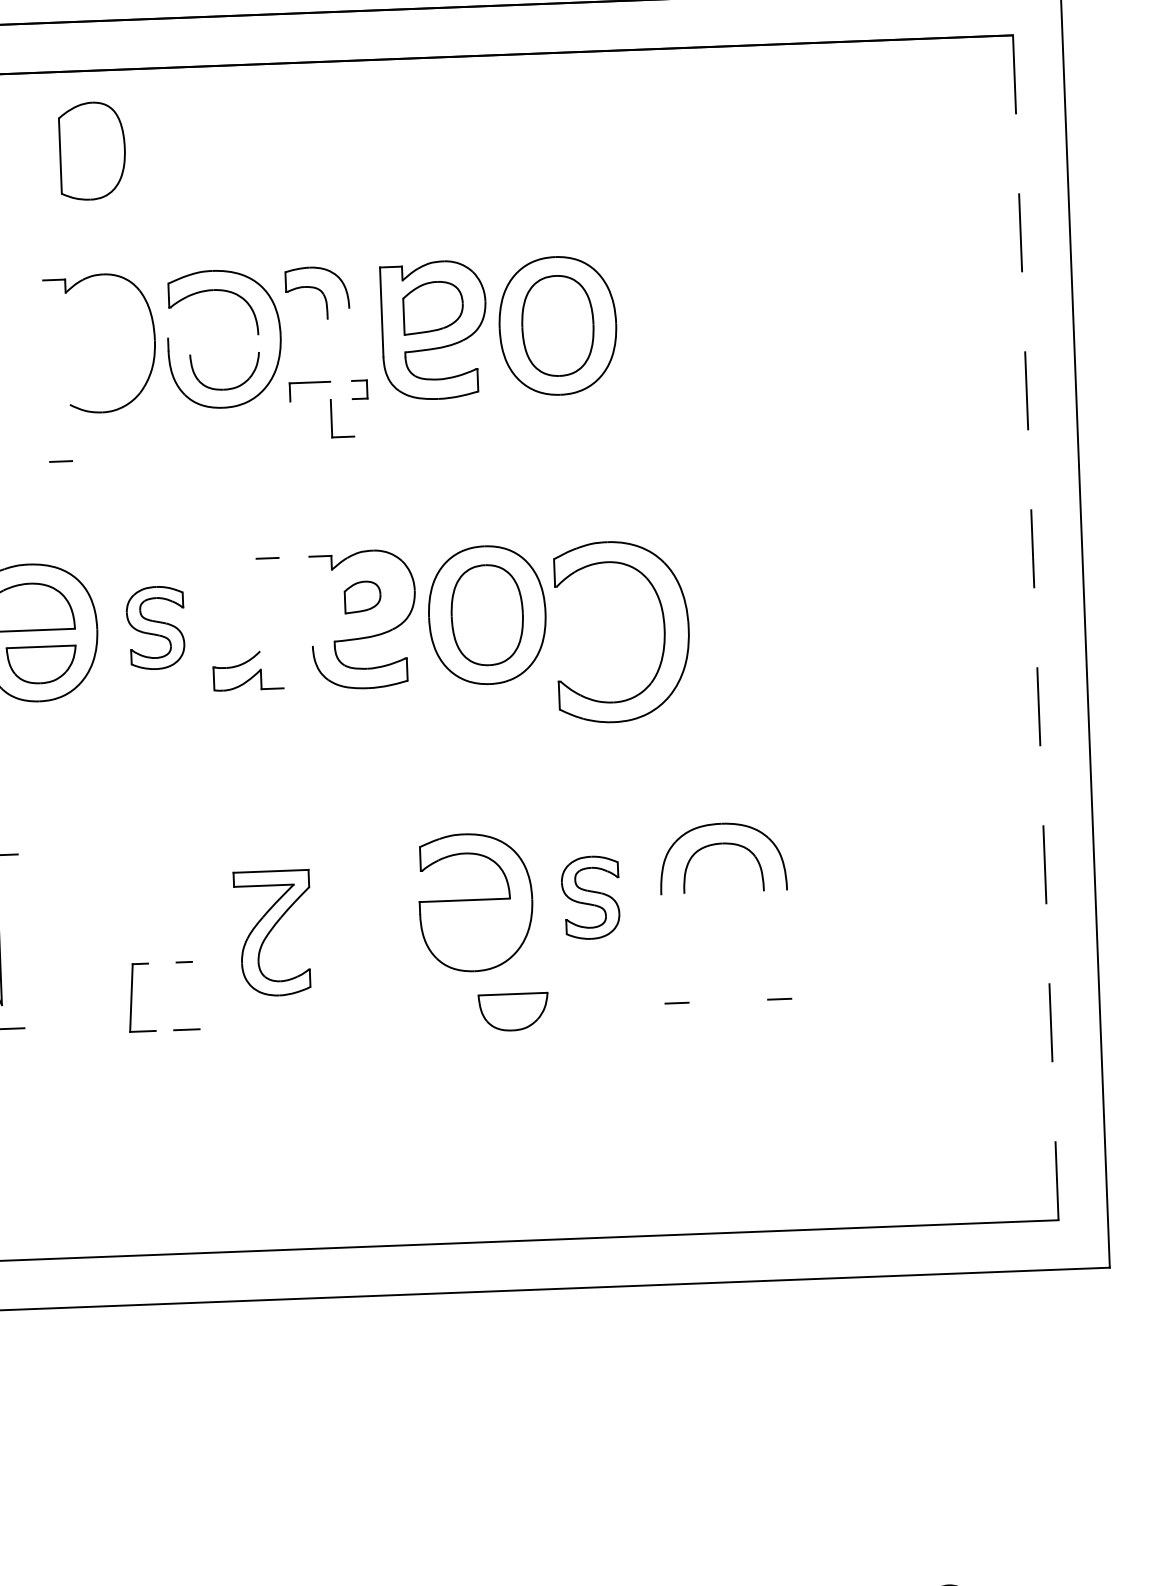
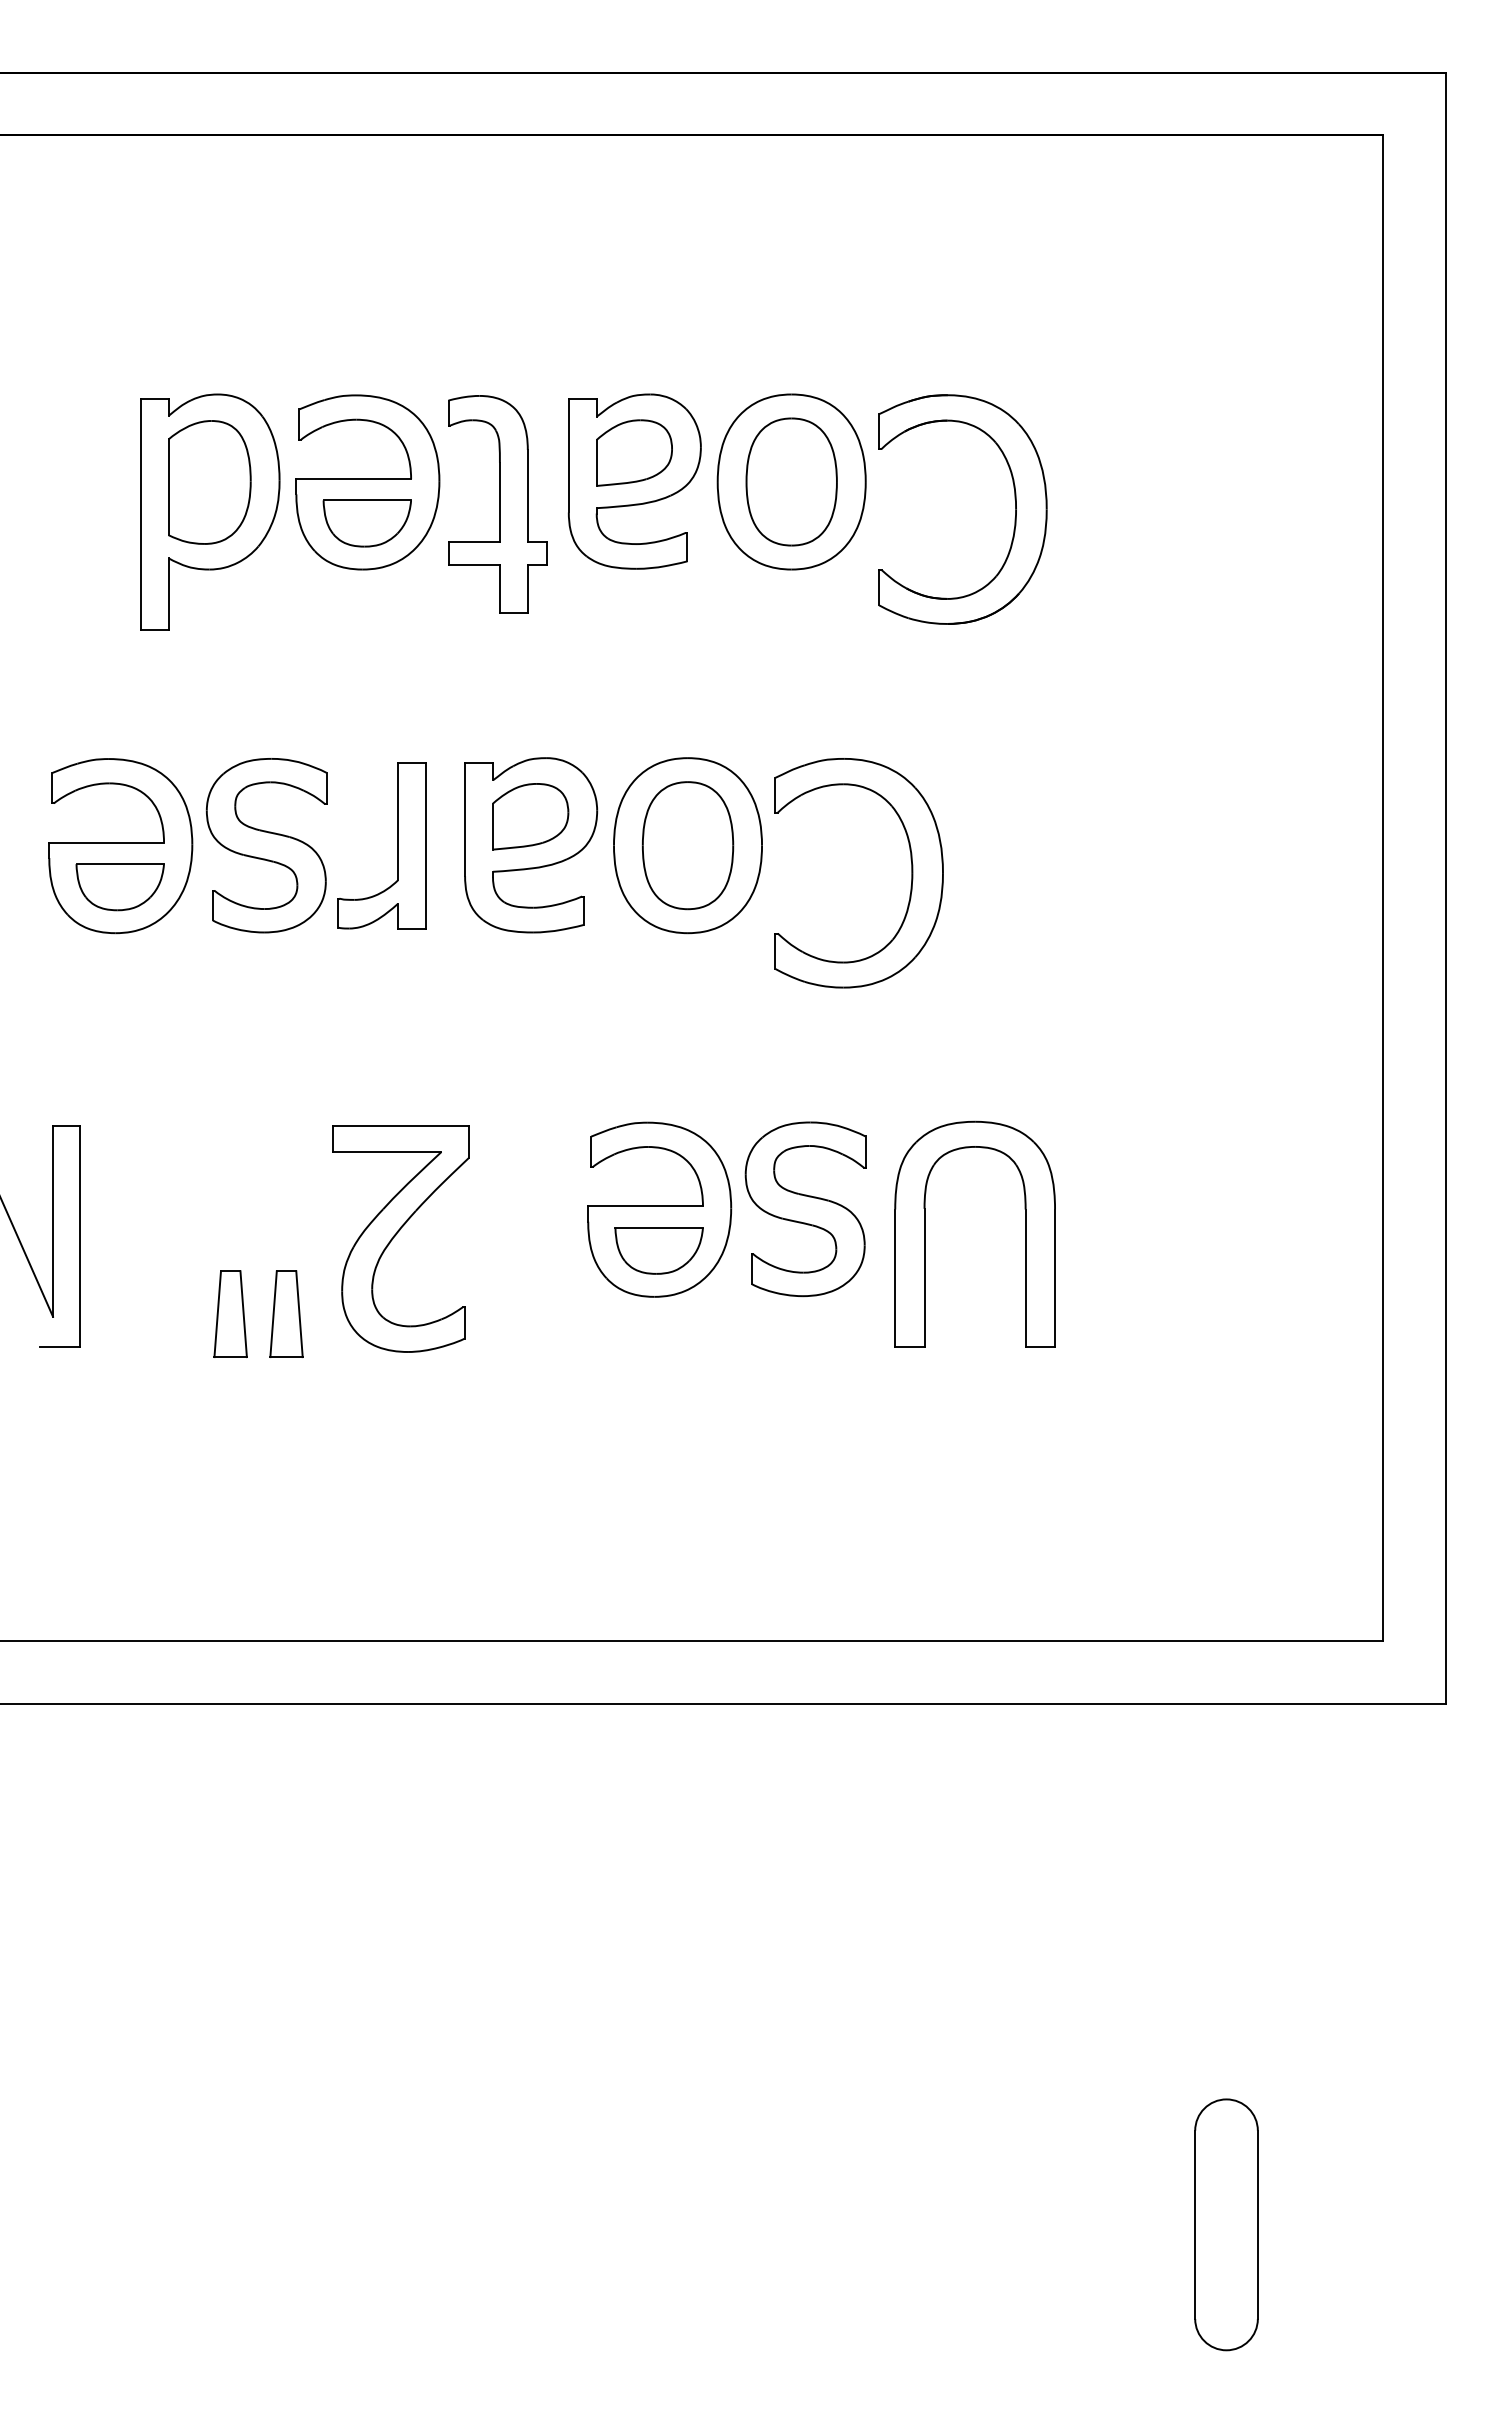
part: (92, 151) -> (209, 482), moved
line: (213, 337) -> (353, 479), added
line: (350, 344) -> (527, 495), added
part: (734, 347) -> (1014, 518), added
line: (328, 350) -> (499, 501), added
line: (224, 353) -> (367, 500), added
line: (46, 371) -> (140, 514), added
line: (310, 400) -> (473, 564), added
line: (353, 417) -> (527, 588), added
line: (70, 432) -> (168, 593), added
part: (362, 597) -> (530, 816), size x1.67
line: (311, 601) -> (465, 819), added
line: (258, 604) -> (397, 821), added
line: (280, 623) -> (425, 845), added
part: (155, 627) -> (266, 845), size x1.67
line: (1035, 627) -> (1383, 888), dashed -> solid
part: (590, 897) -> (805, 1209), size x1.67
part: (272, 932) -> (400, 1238), size x1.43
line: (21, 941) -> (80, 1236), added
line: (789, 944) -> (1055, 1278), added
line: (765, 945) -> (1025, 1278), added
line: (686, 947) -> (924, 1277), added
line: (663, 949) -> (895, 1278), added
line: (195, 995) -> (299, 1314), added
line: (175, 996) -> (273, 1314), added
line: (151, 997) -> (243, 1314), added
part: (513, 1012) -> (658, 1250), moved

